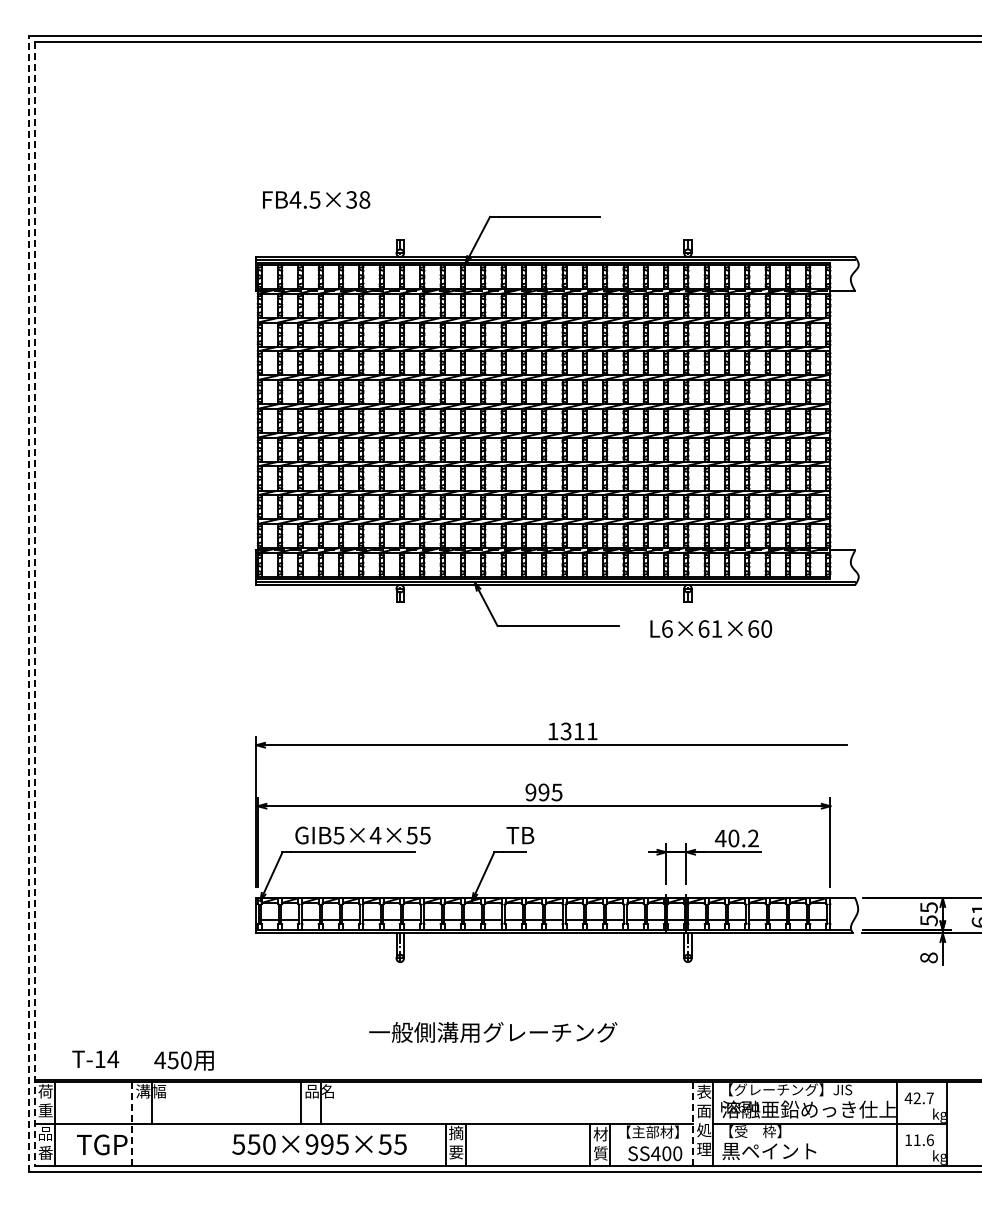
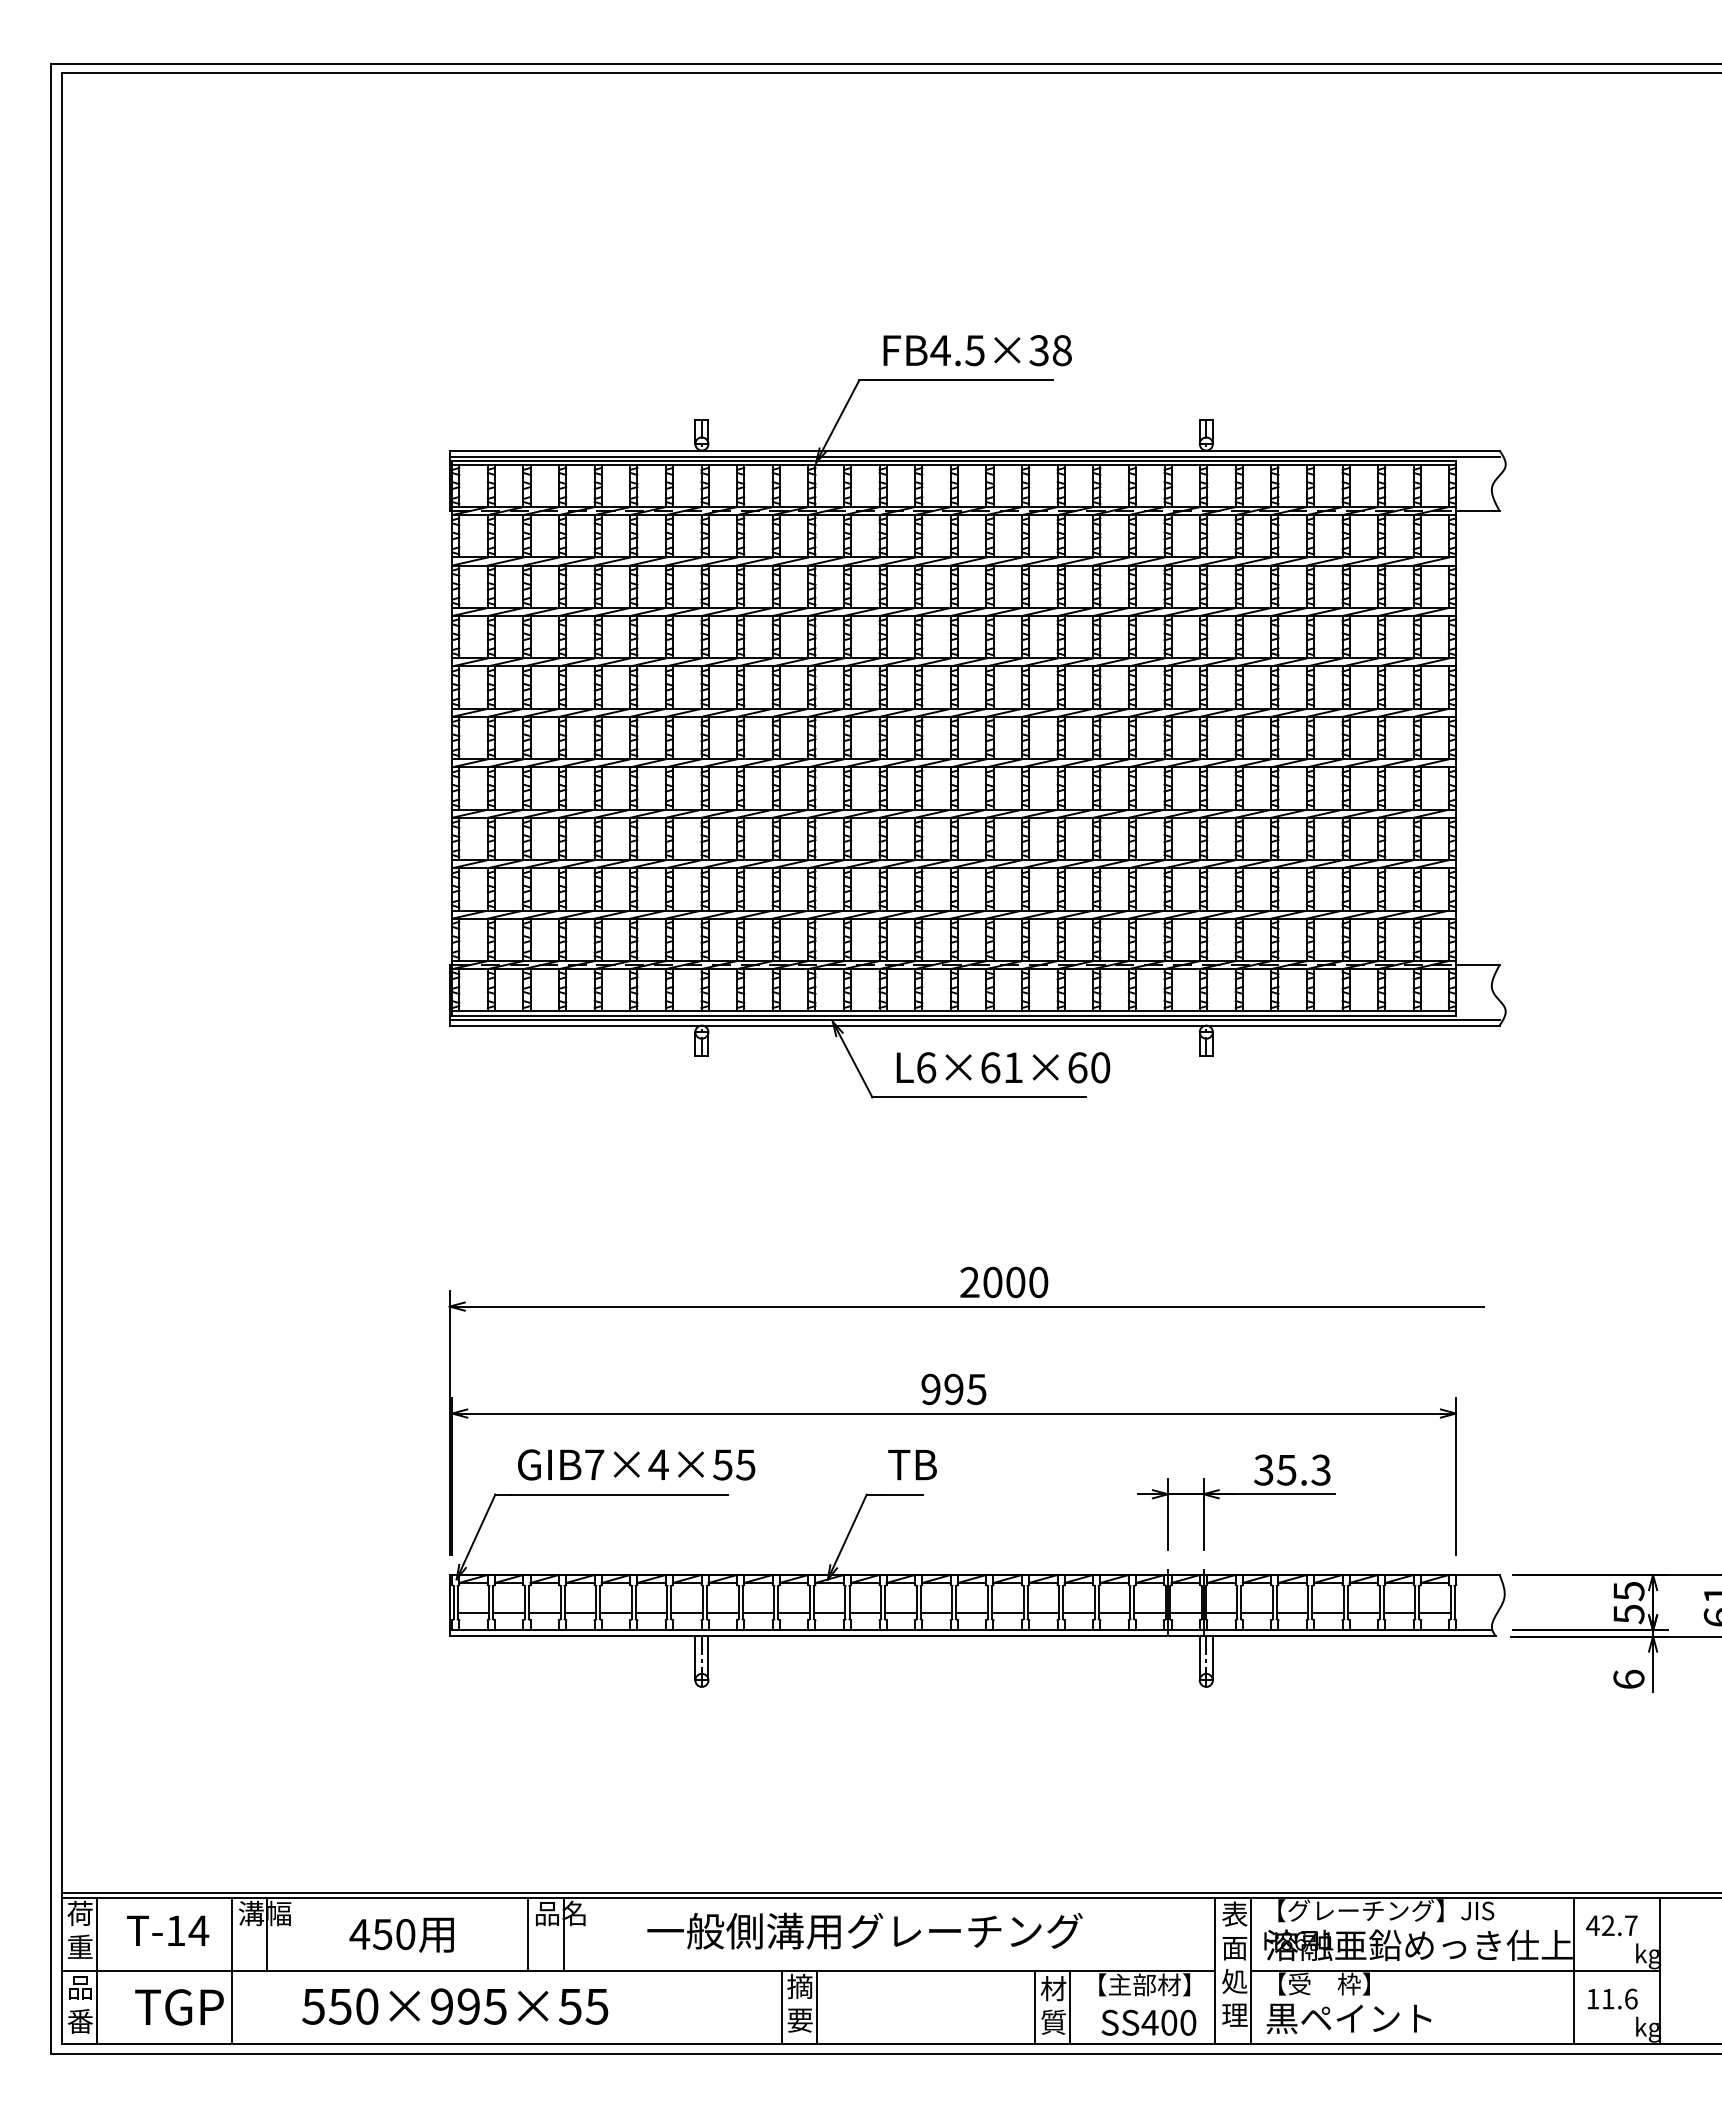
text: (316, 199) -> (977, 349), moved
line: (29, 604) -> (51, 1059), dashed -> solid
line: (35, 604) -> (62, 1059), dashed -> solid
text: (711, 628) -> (1003, 1066), moved
text: (572, 731) -> (1003, 1282), 1311 -> 2000
text: (338, 835) -> (593, 1464), GIB5×4×55 -> GIB7×4×55
text: (736, 838) -> (1291, 1470), 40.2 -> 35.3
text: (928, 957) -> (1628, 1678), 8 -> 6
text: (493, 1032) -> (865, 1931), moved
text: (95, 1058) -> (167, 1929), moved
text: (183, 1060) -> (400, 1934), moved
line: (132, 1124) -> (232, 1971), dashed -> solid
line: (693, 1124) -> (1216, 1971), dashed -> solid
text: (319, 1144) -> (455, 2006), moved

